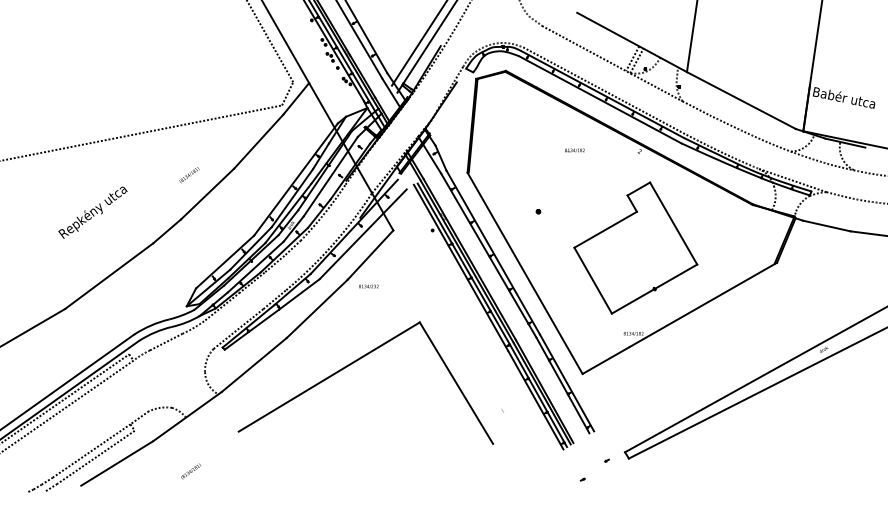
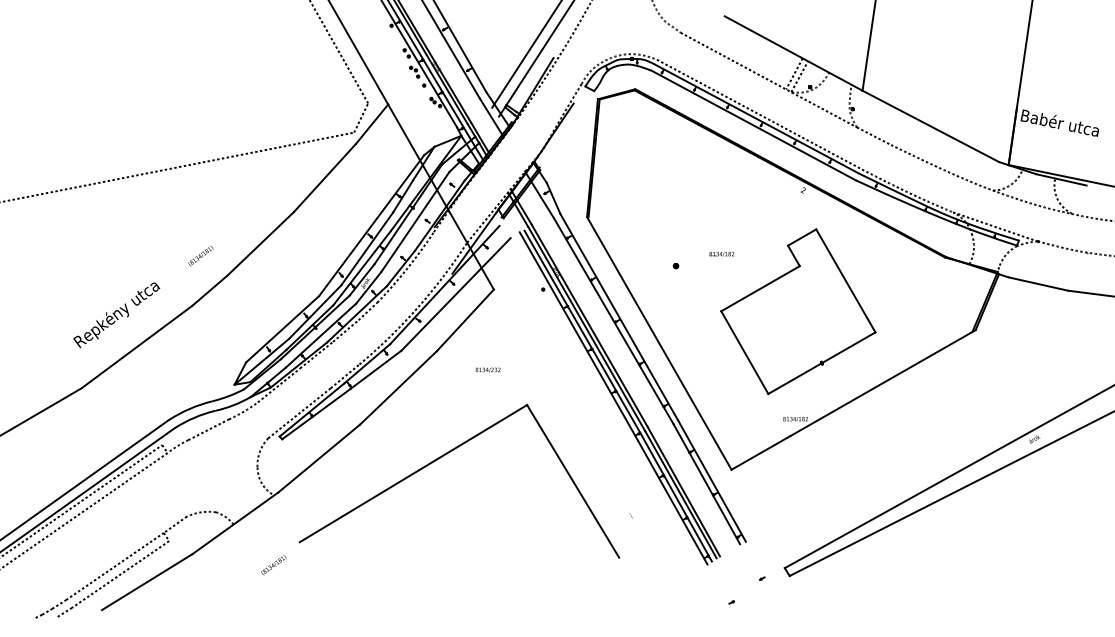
text: (574, 149) -> (721, 253), moved
text: (189, 175) -> (200, 256), moved
text: (92, 212) -> (116, 315), moved
text: (368, 286) -> (487, 369), moved
text: (190, 471) -> (273, 565), moved

